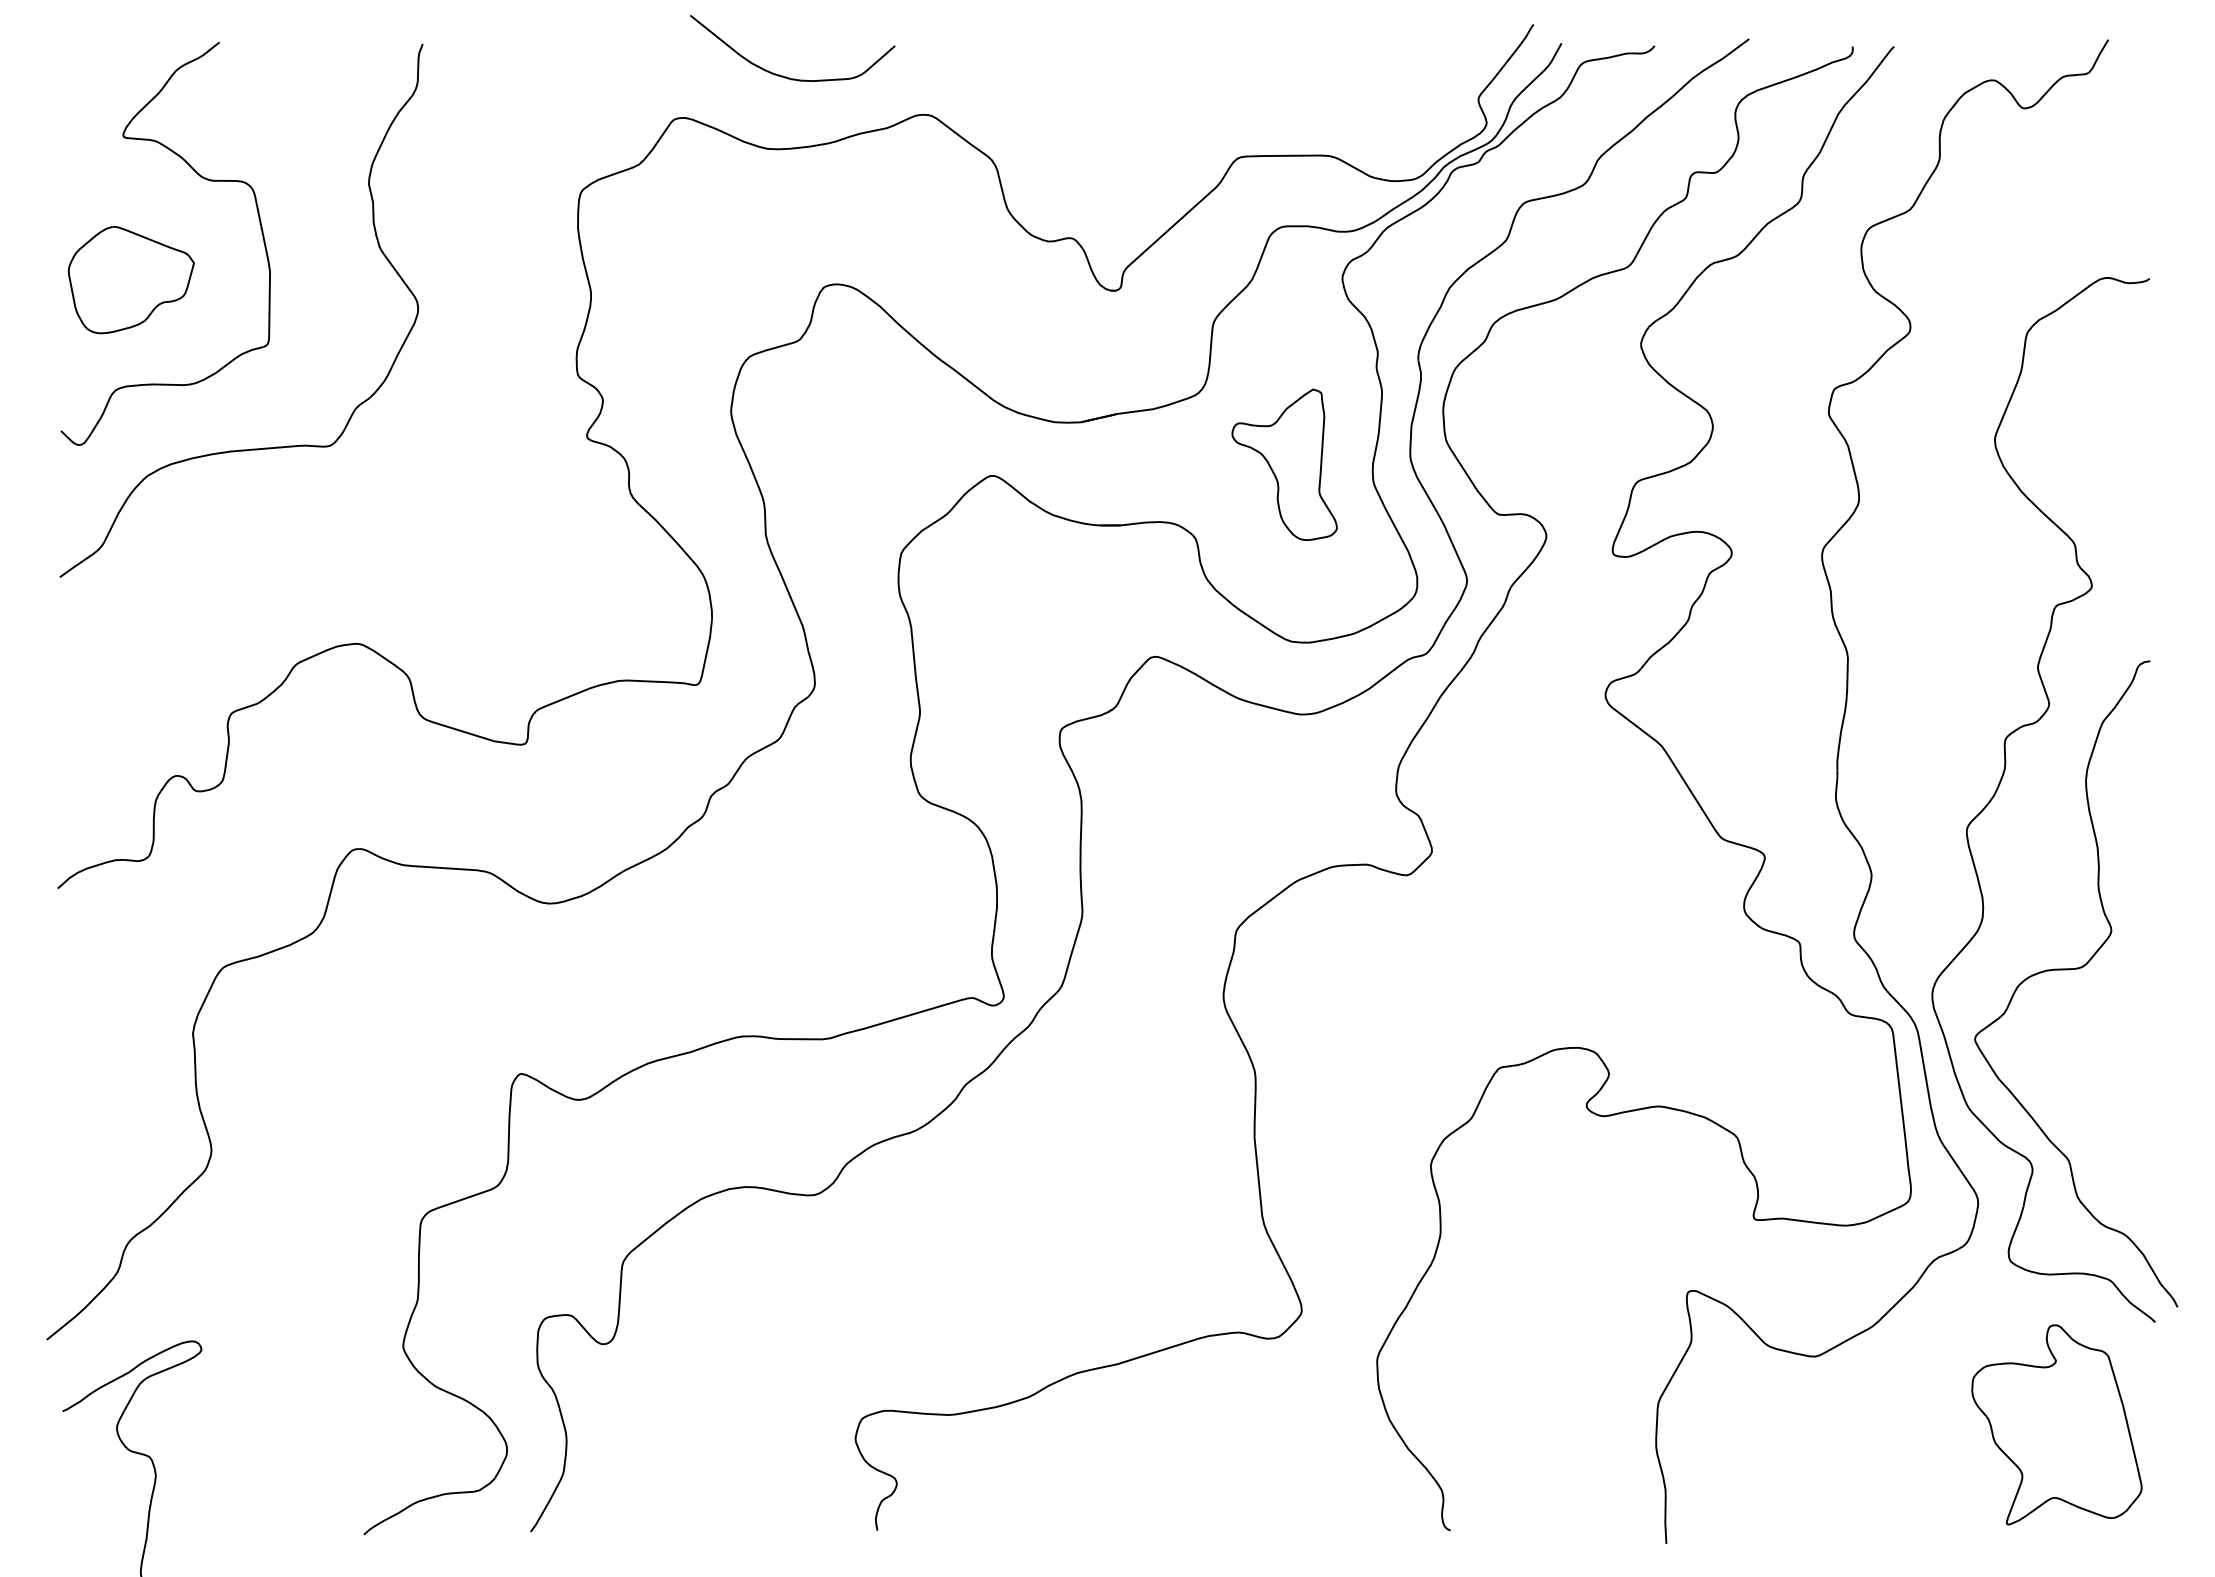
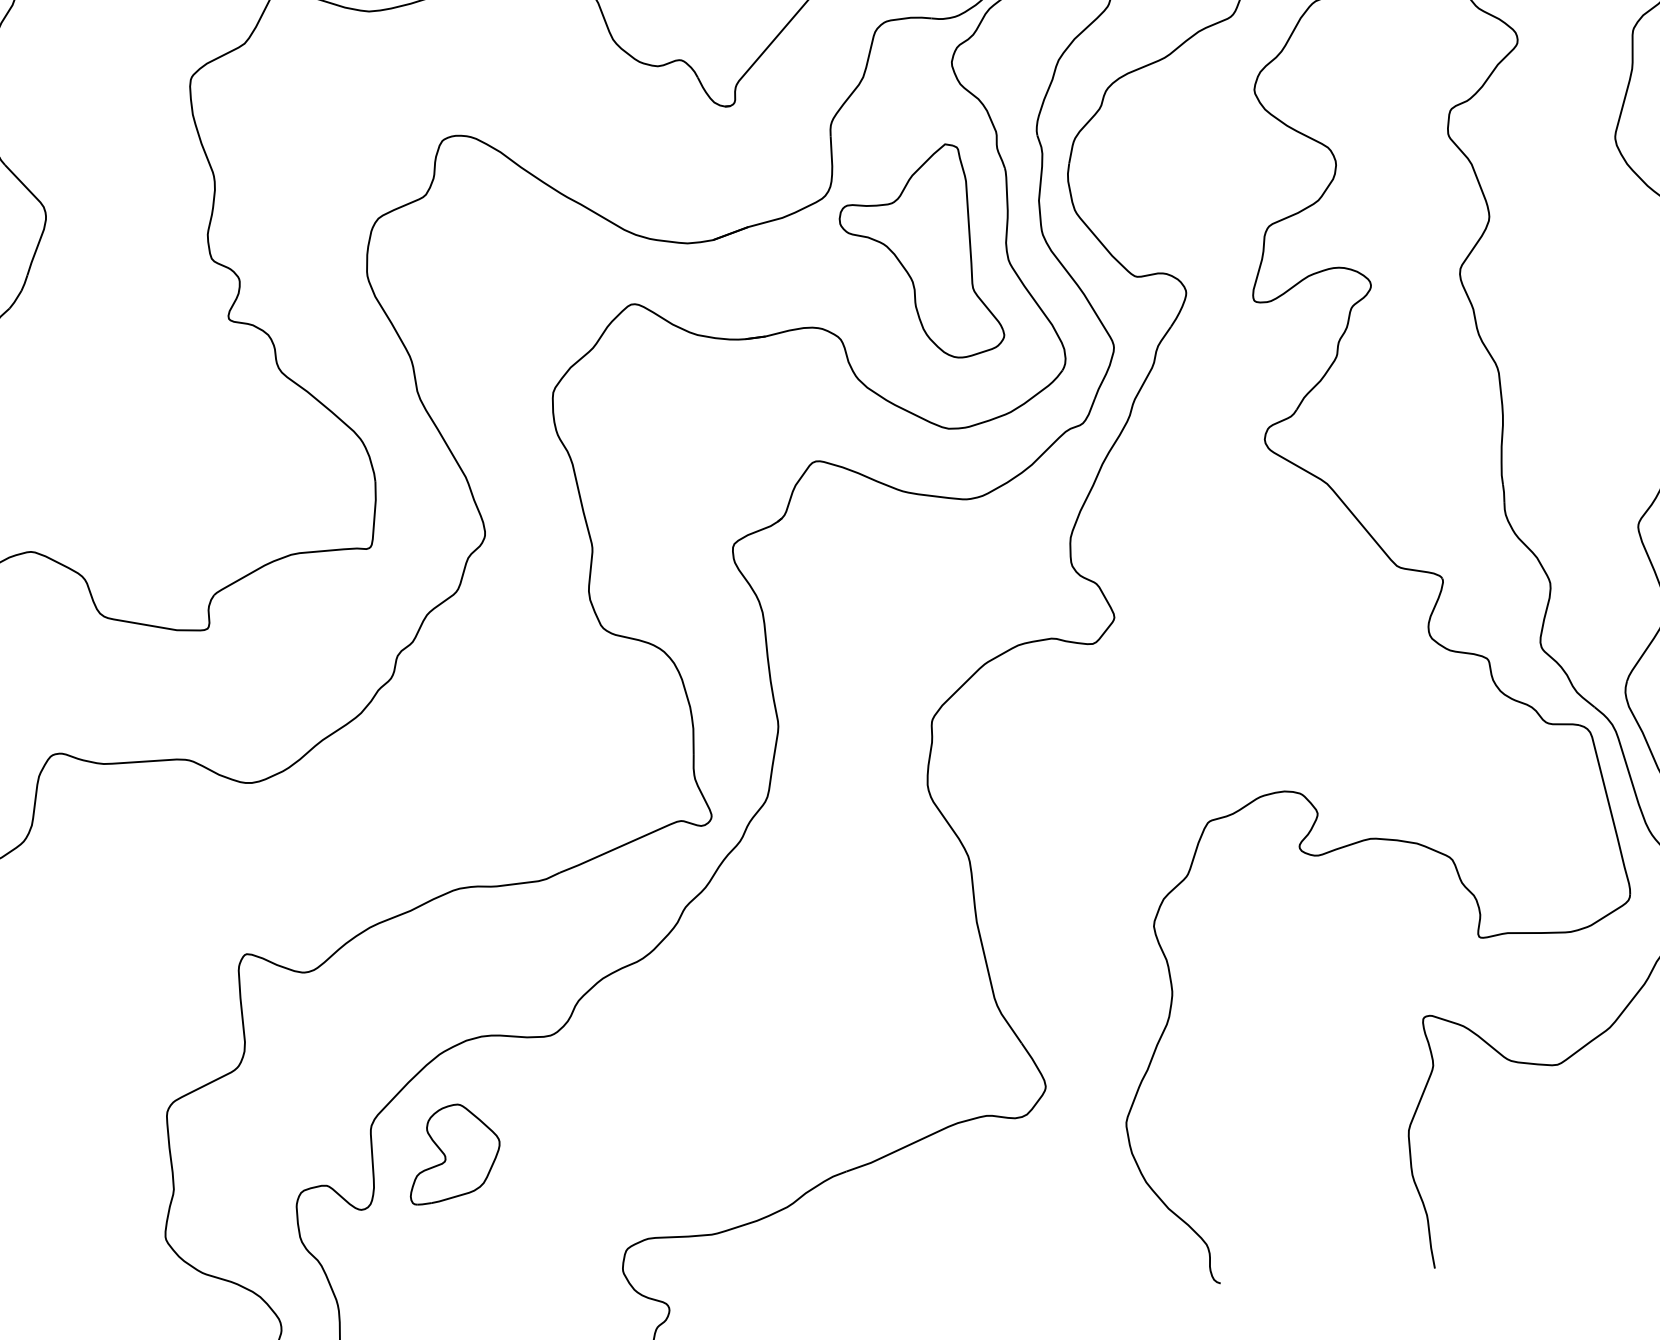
part: (1284, 464) -> (919, 255), size x1.43
part: (701, 1298) -> (453, 1152), added

